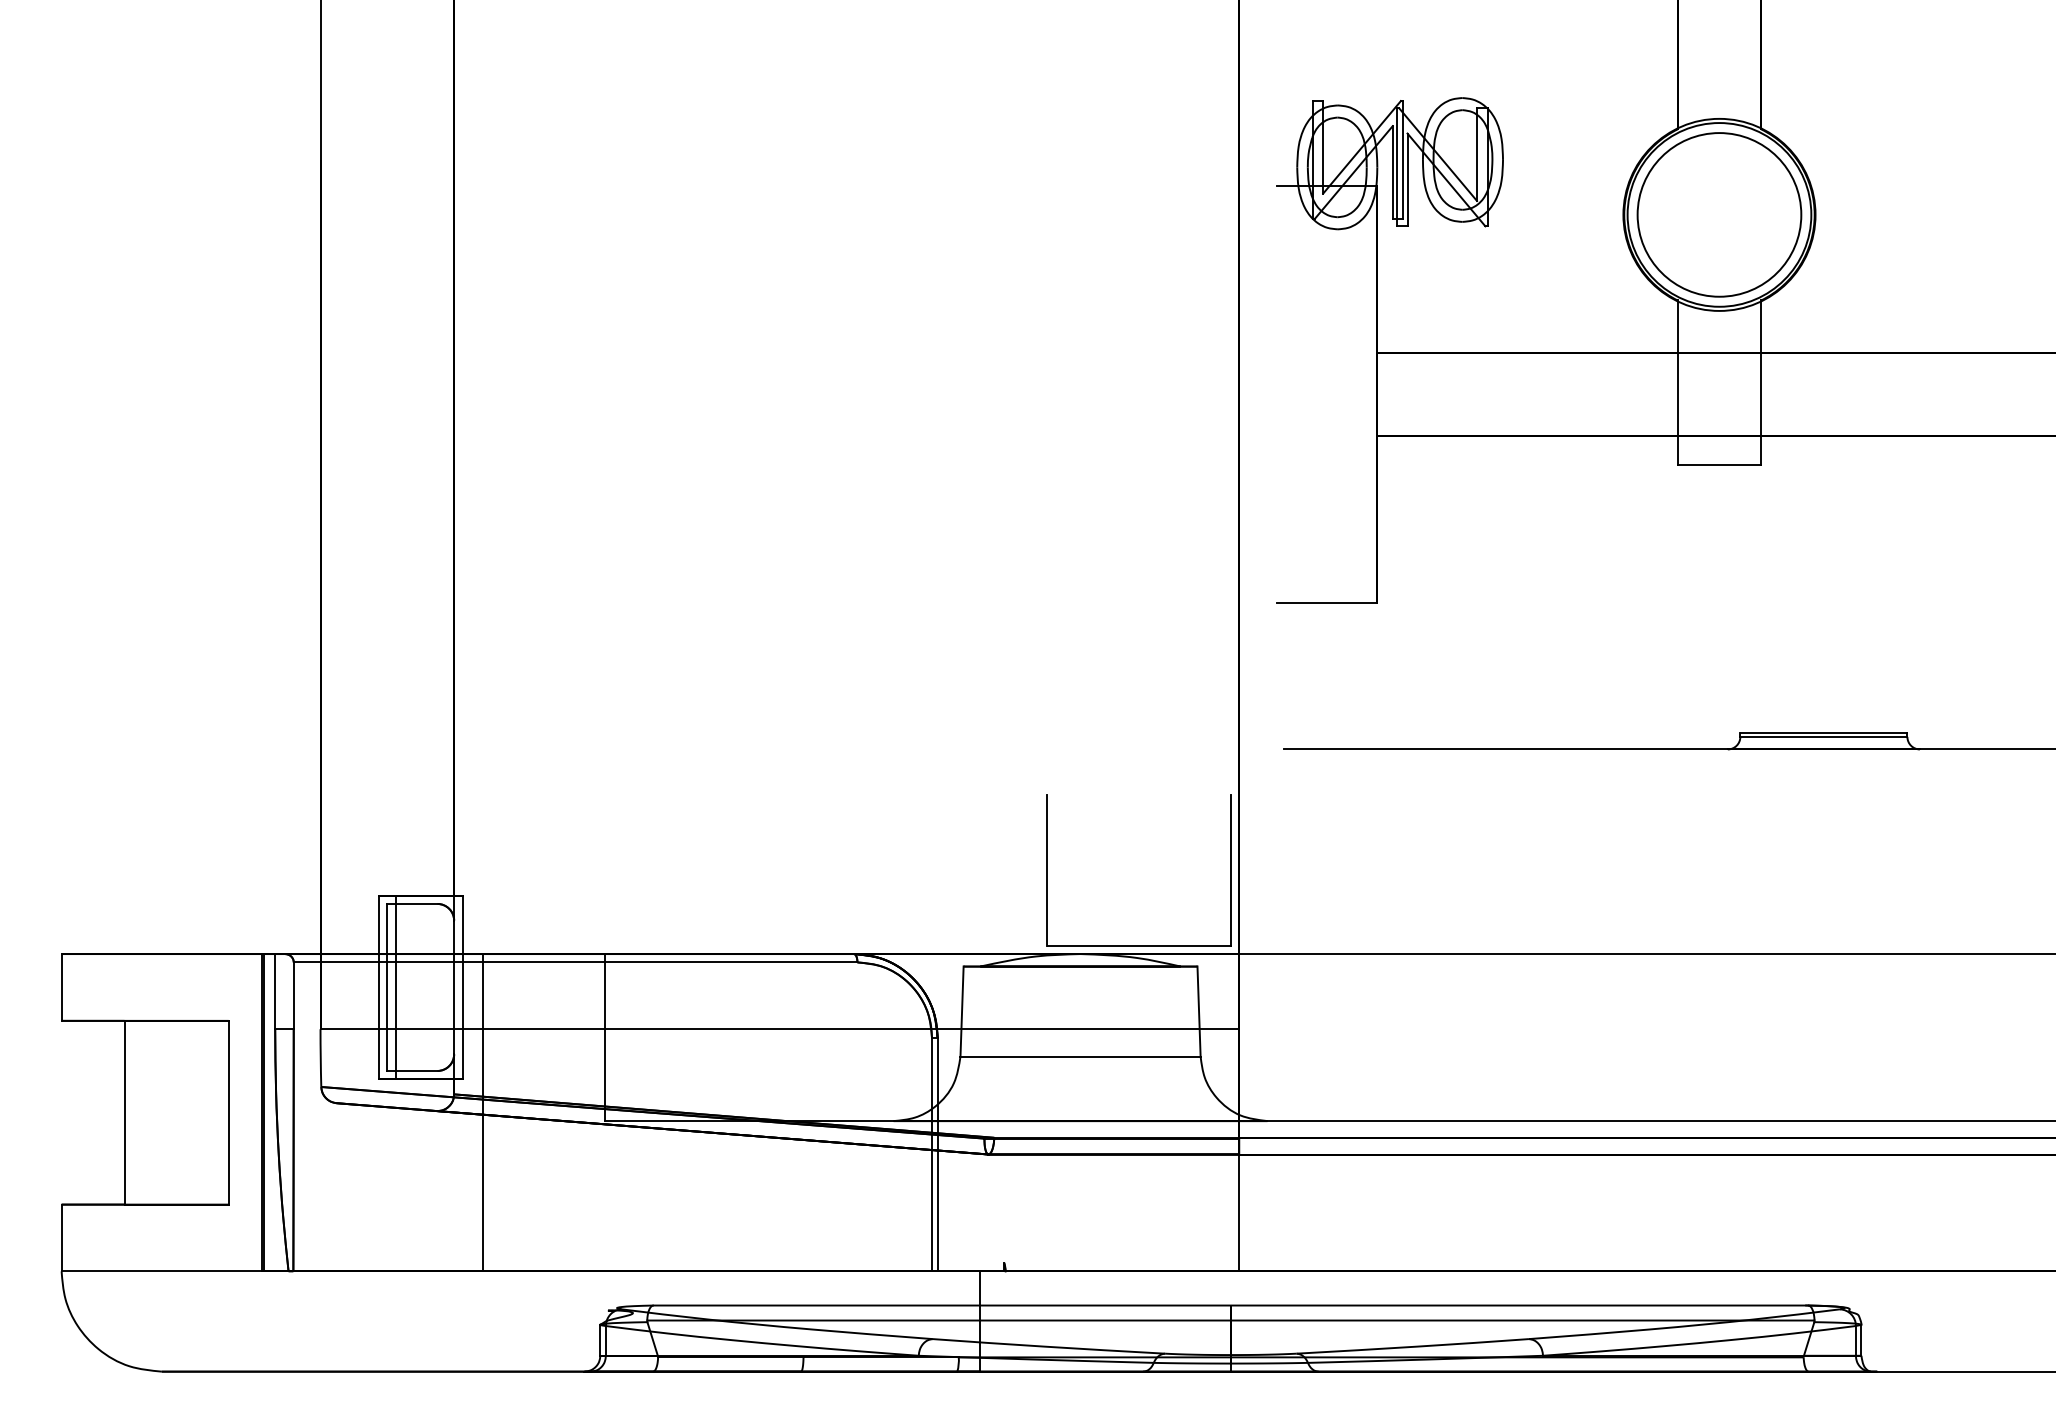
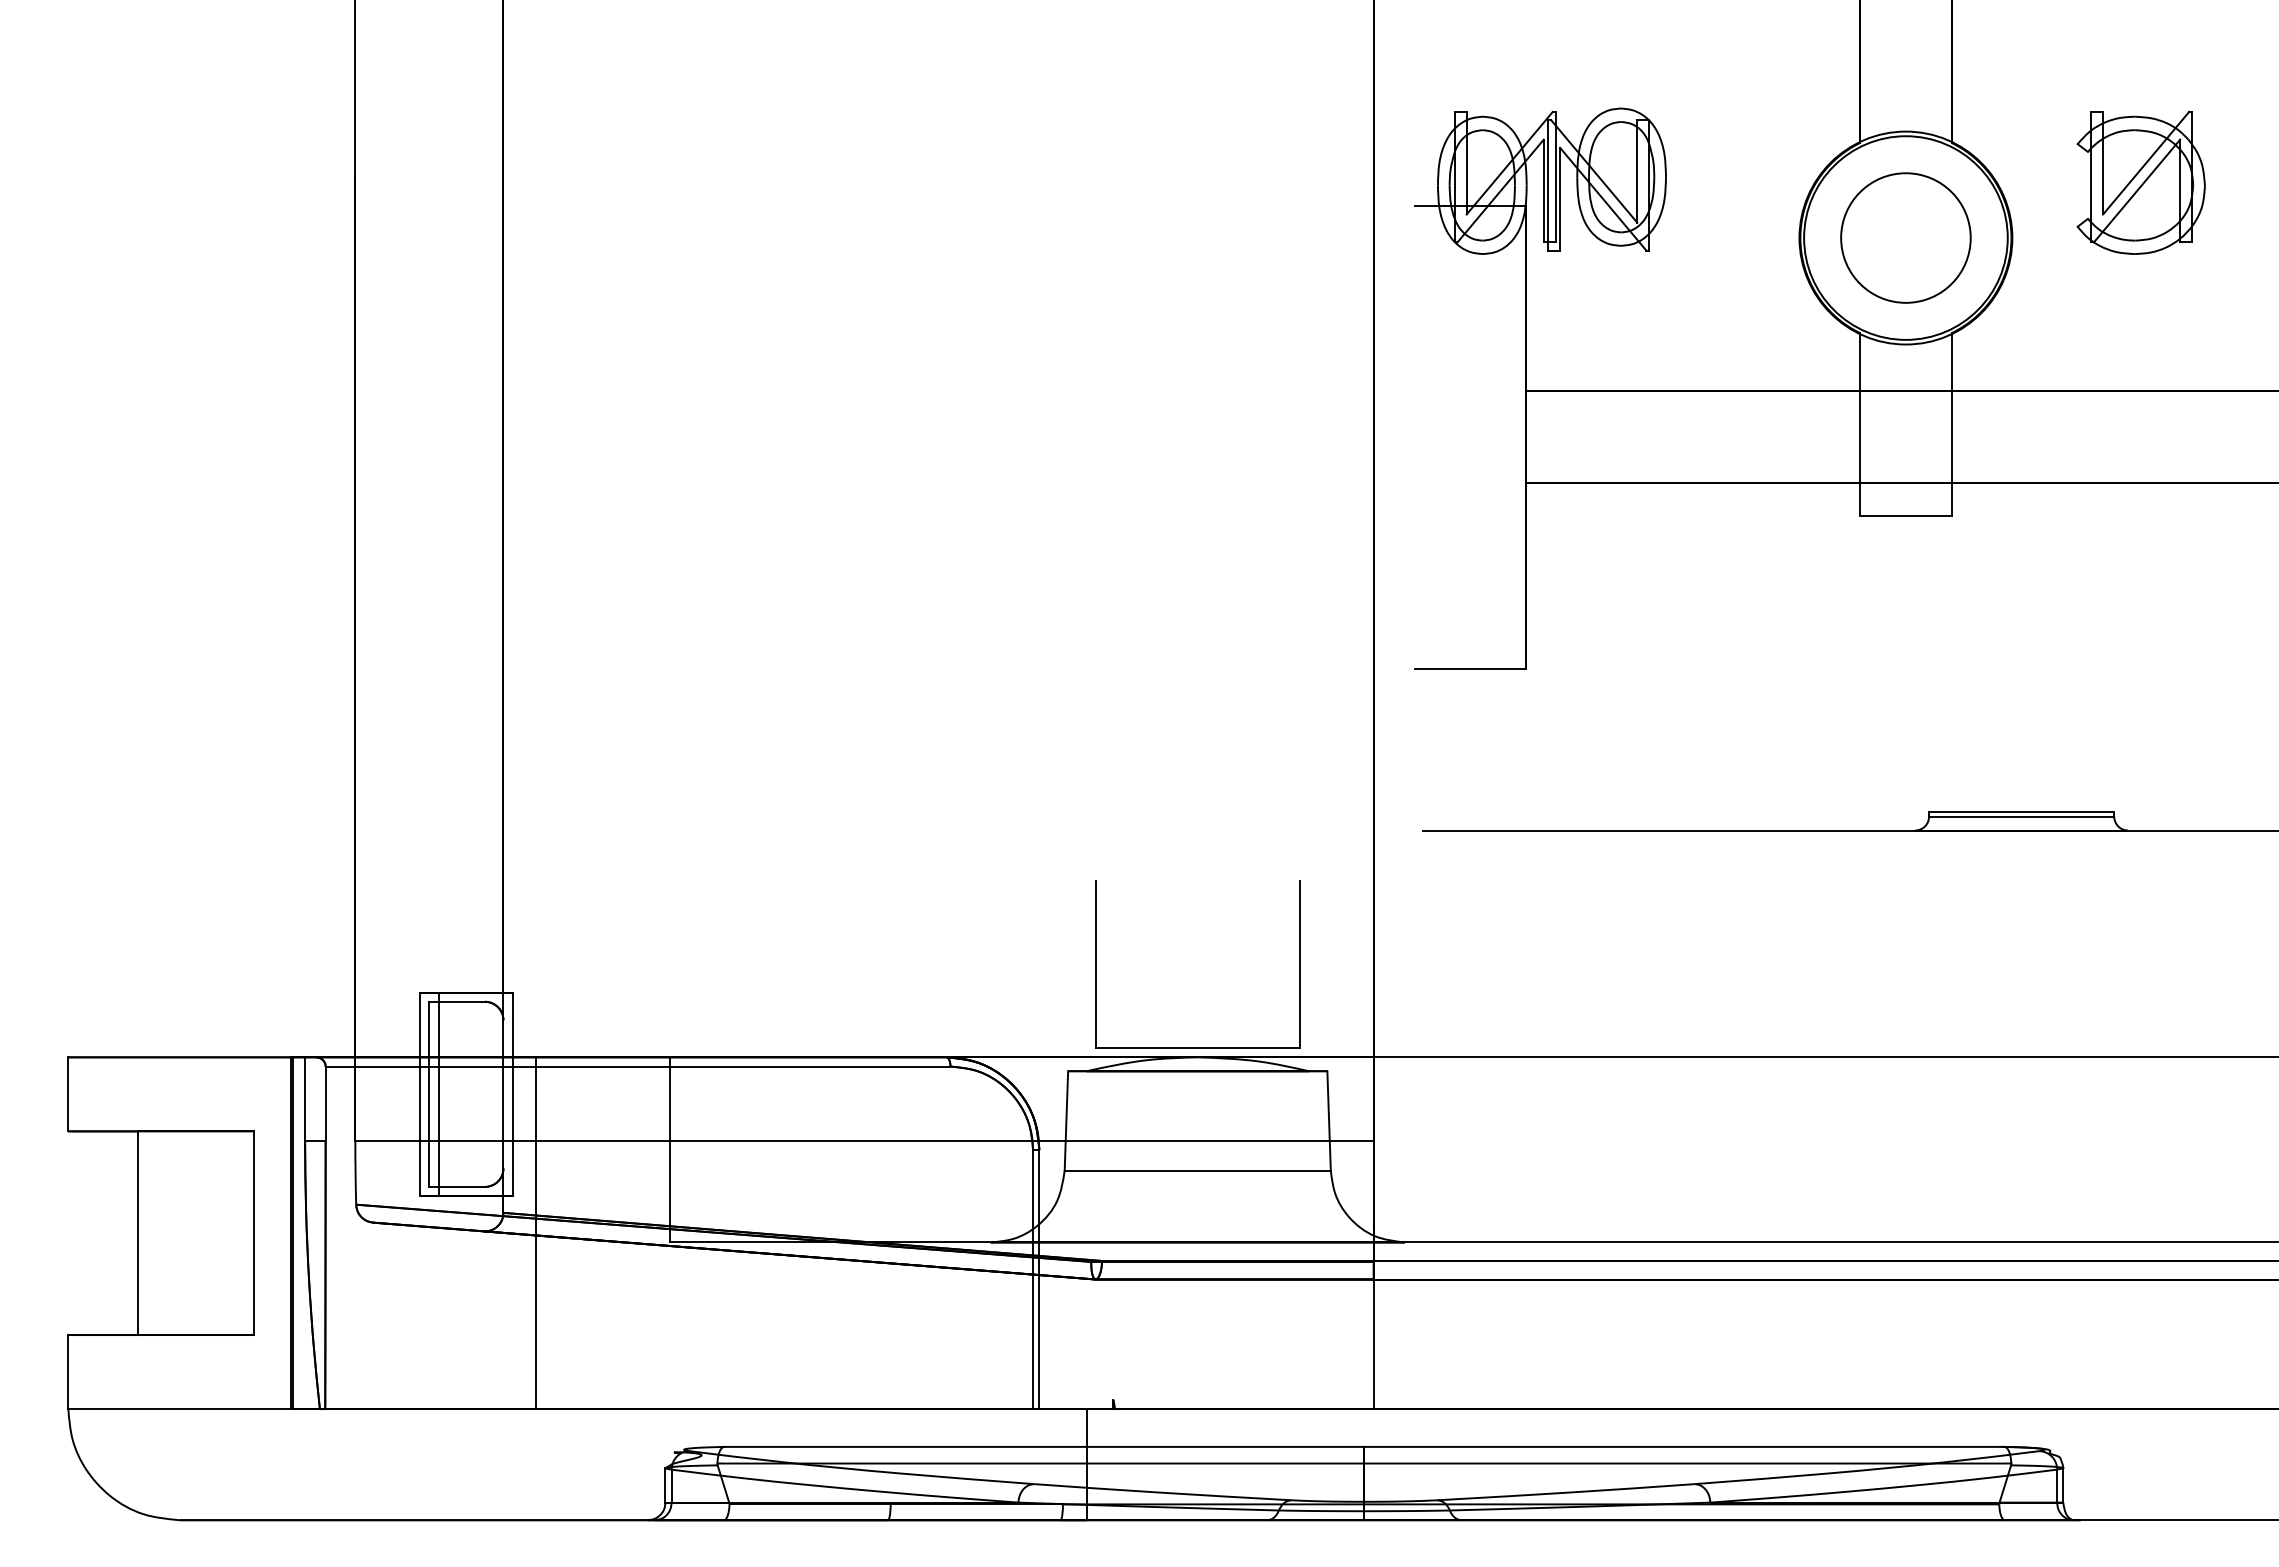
part: (1931, 164) -> (2140, 182), added
circle: (1719, 214) -> (1905, 237), size x0.71
part: (1138, 945) -> (1197, 1047), moved

